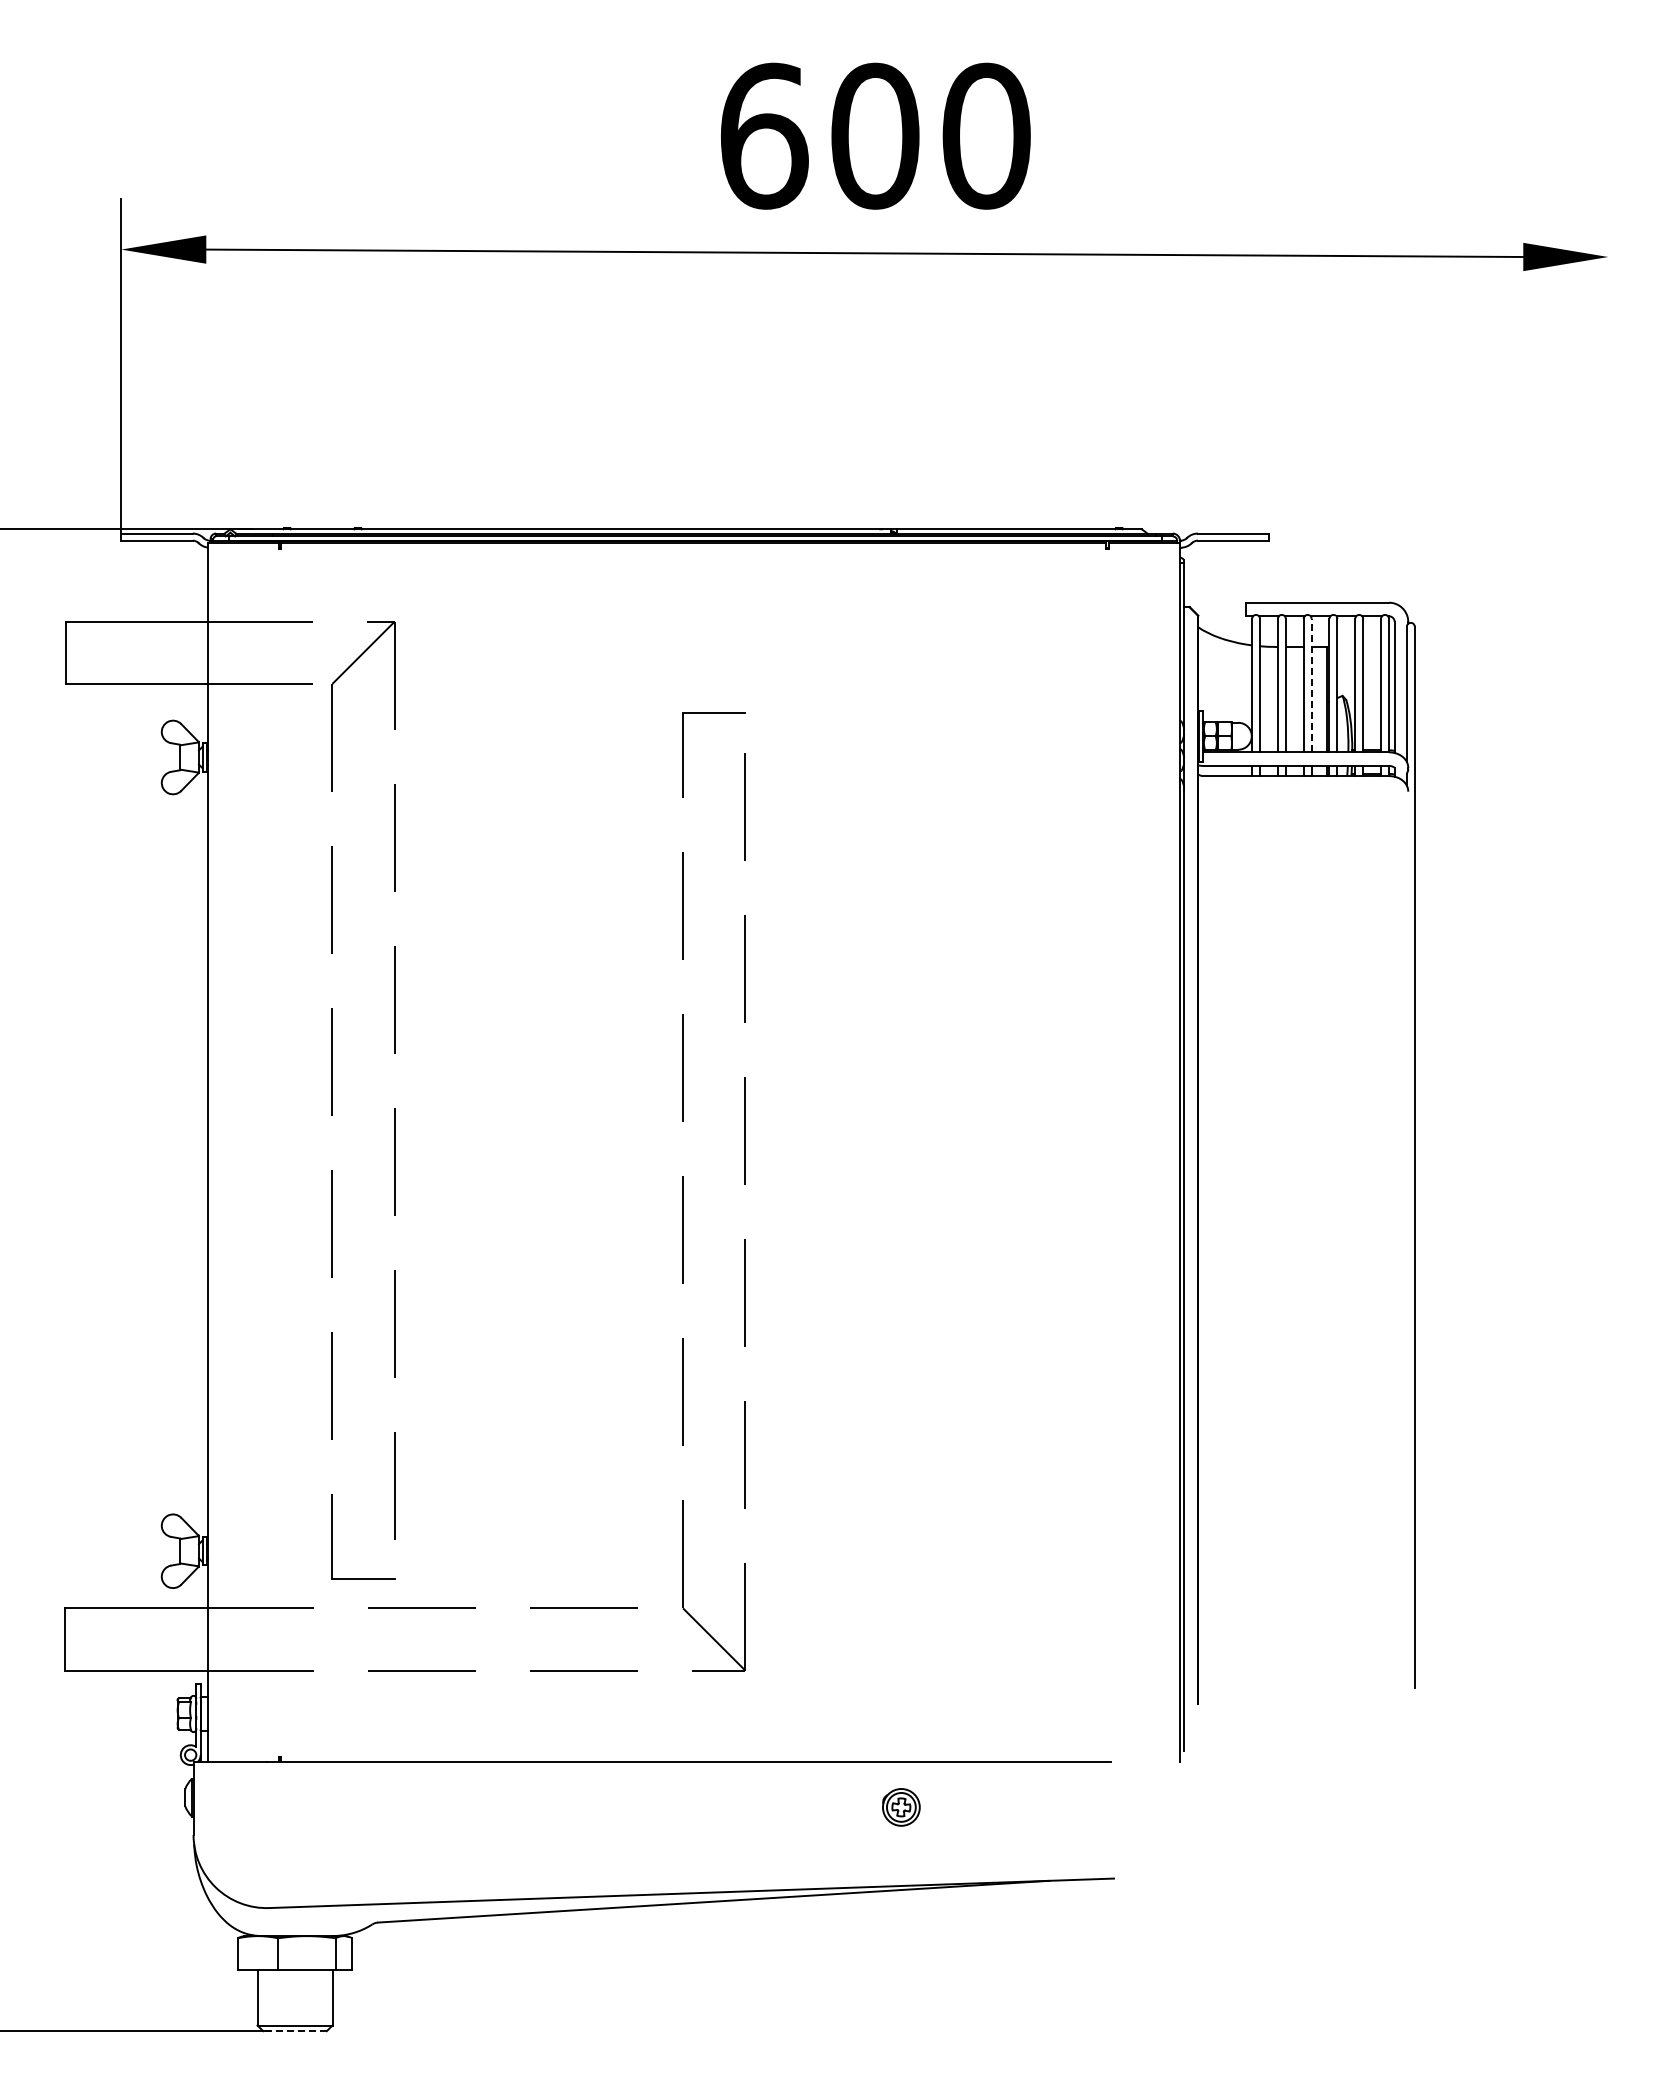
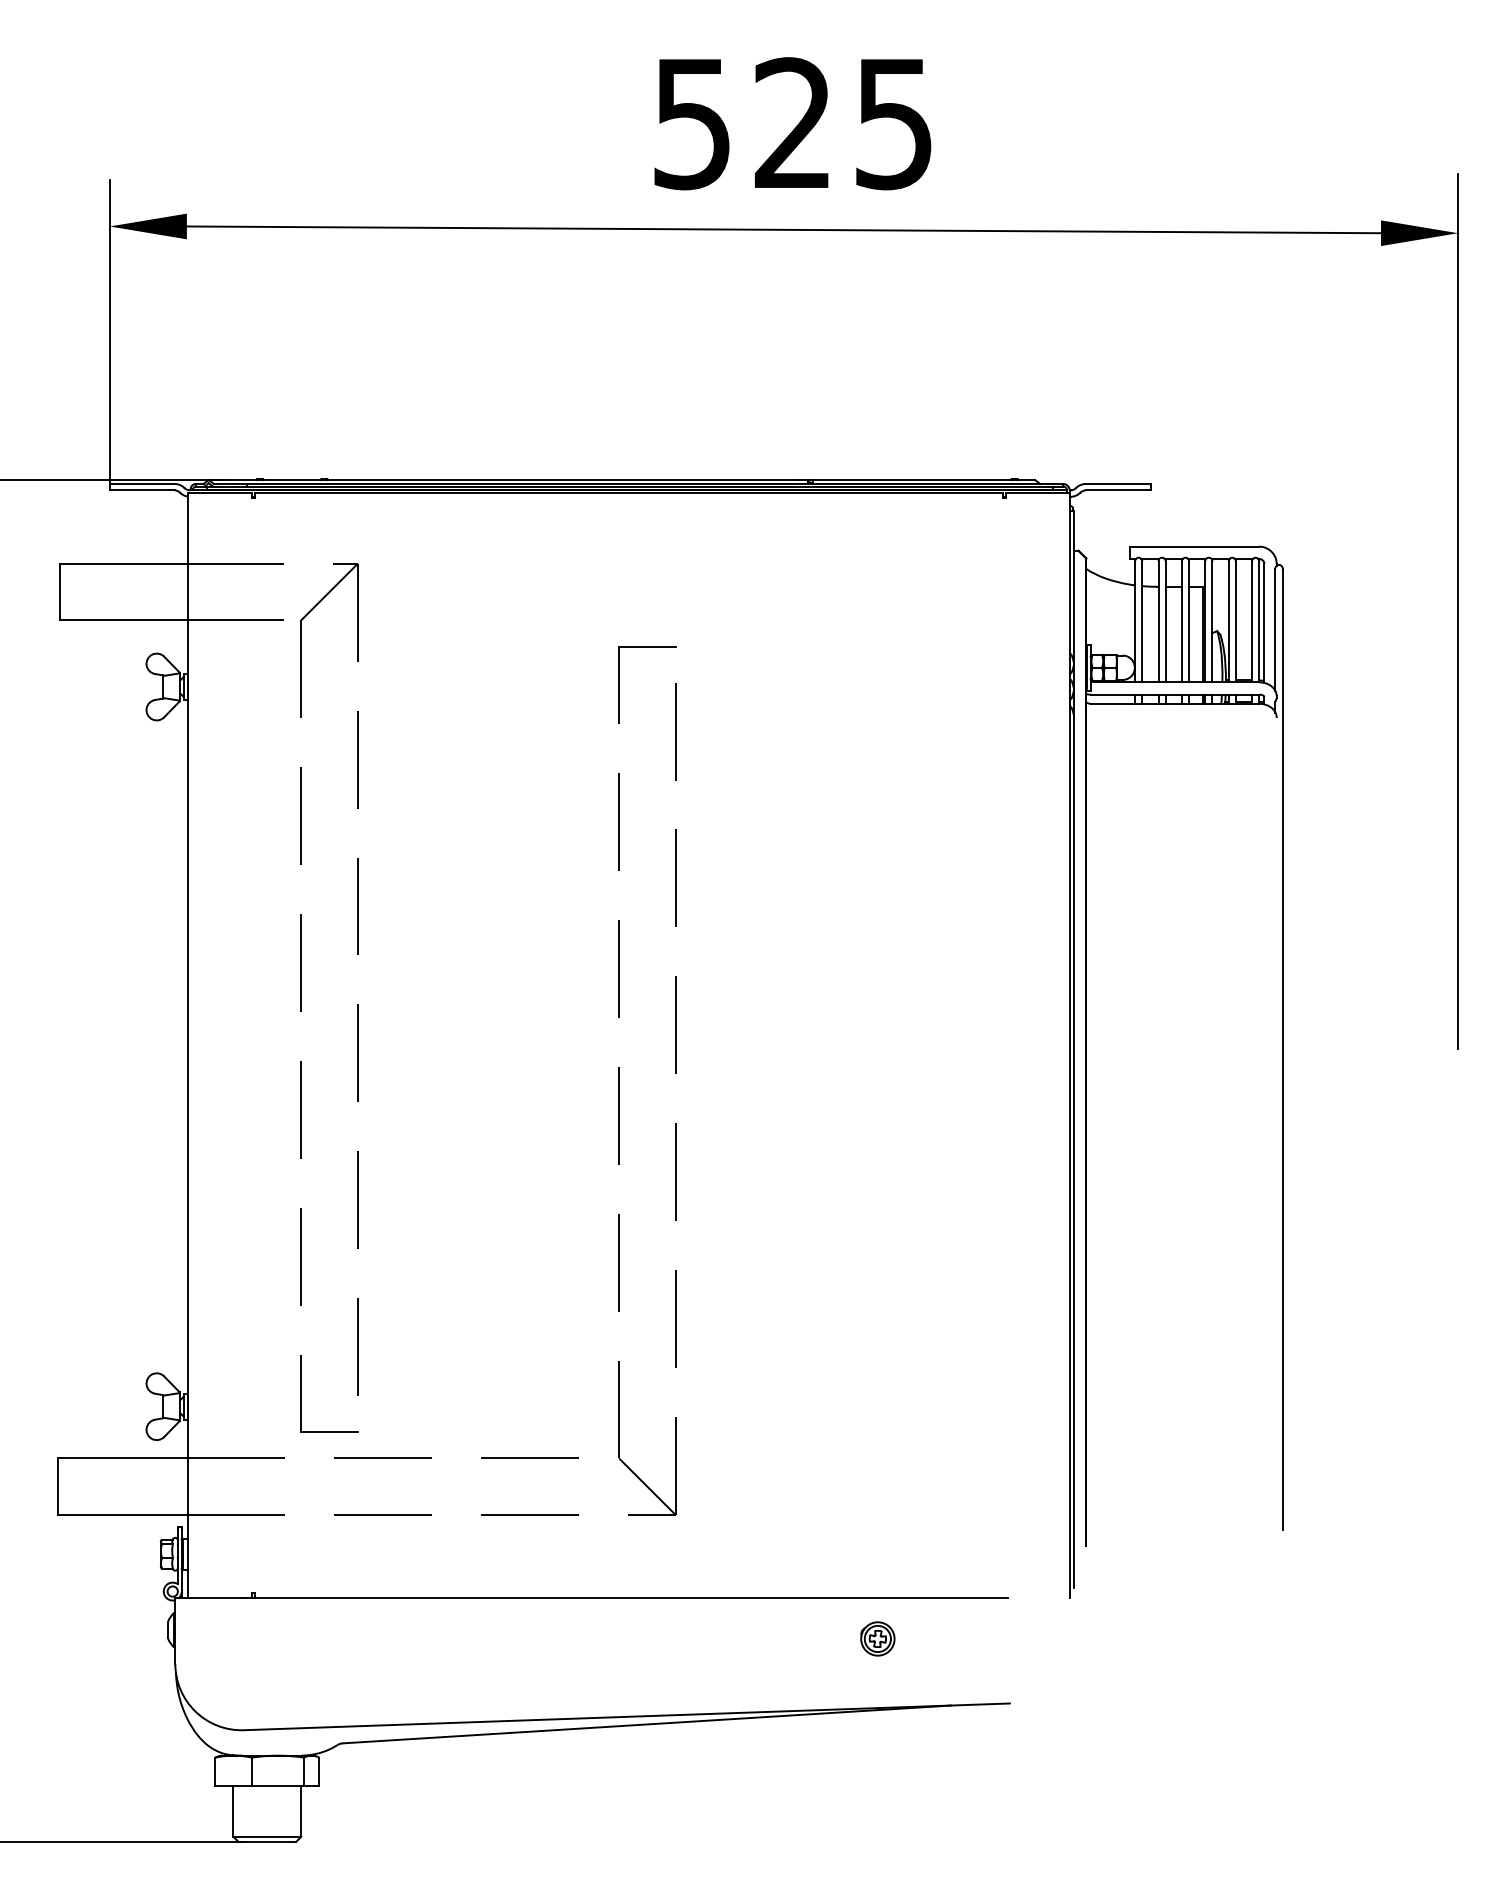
text: (875, 135) -> (793, 123), 600 -> 525
line: (1608, 674) -> (1458, 611), added
line: (1311, 685) -> (1188, 621), dashed -> solid
part: (901, 1807) -> (877, 1639), moved
line: (295, 2031) -> (267, 1842), dashed -> solid

